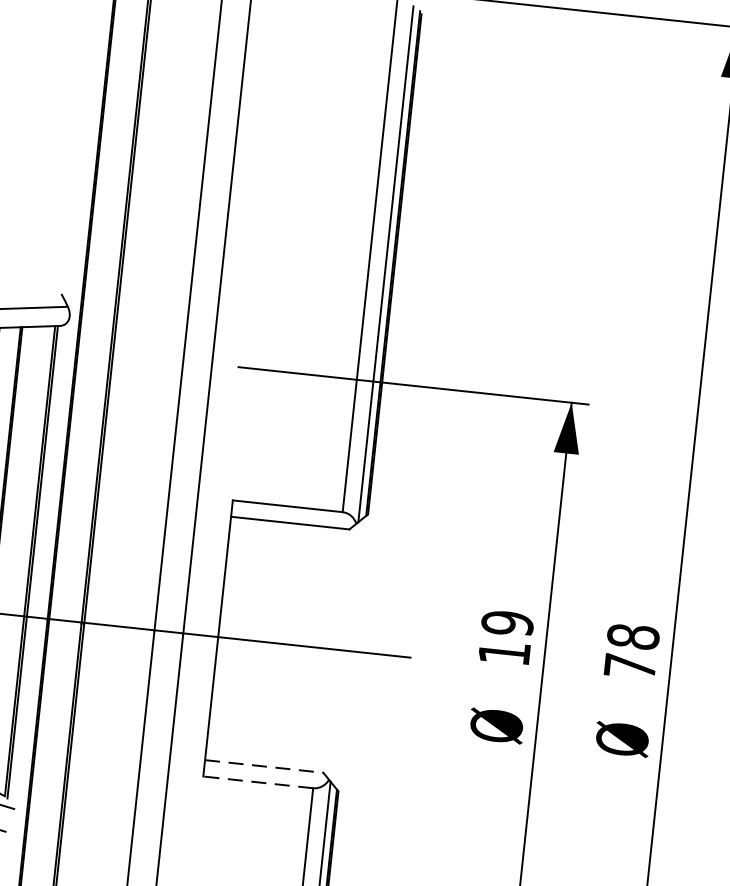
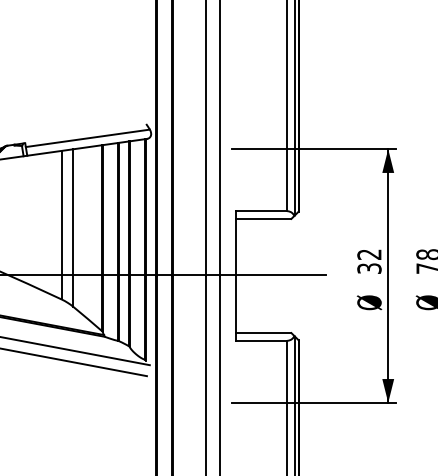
text: (506, 637) -> (369, 261), 19 -> 32
line: (263, 767) -> (263, 333), dashed -> solid
line: (257, 781) -> (261, 340), dashed -> solid

